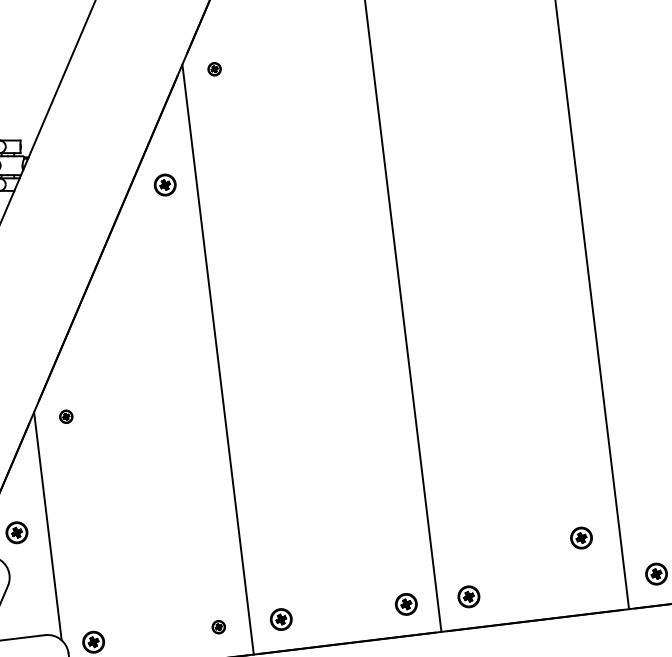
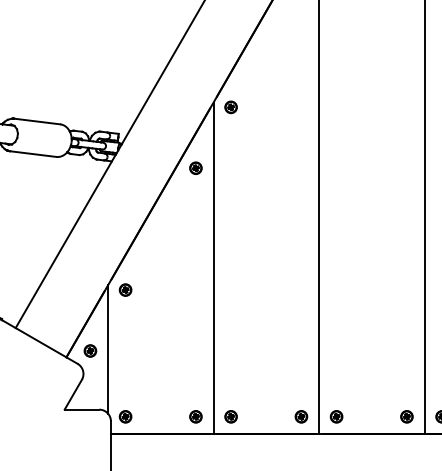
part: (213, 69) -> (230, 107), size x1.67
part: (66, 415) -> (125, 289), size x1.67
part: (580, 537) -> (406, 416), moved
part: (217, 626) -> (195, 416), size x1.67

